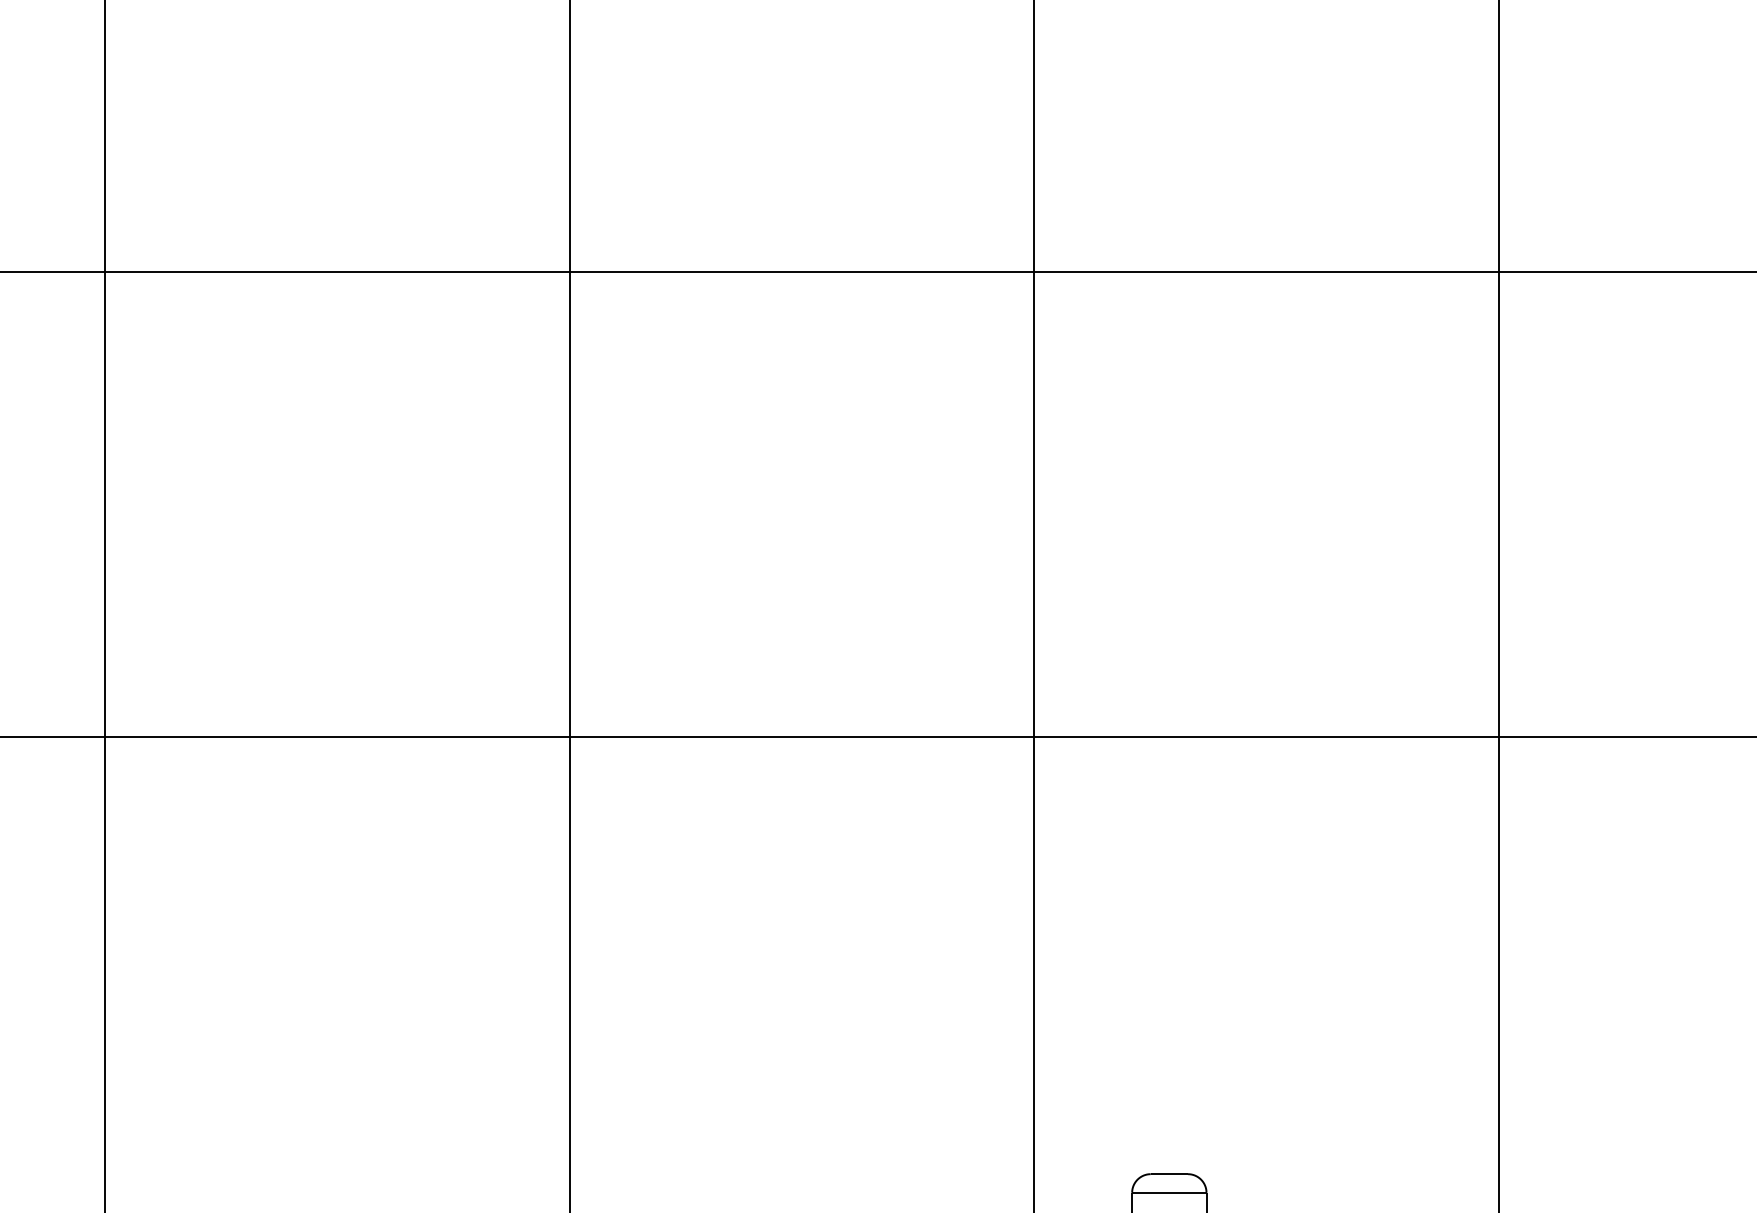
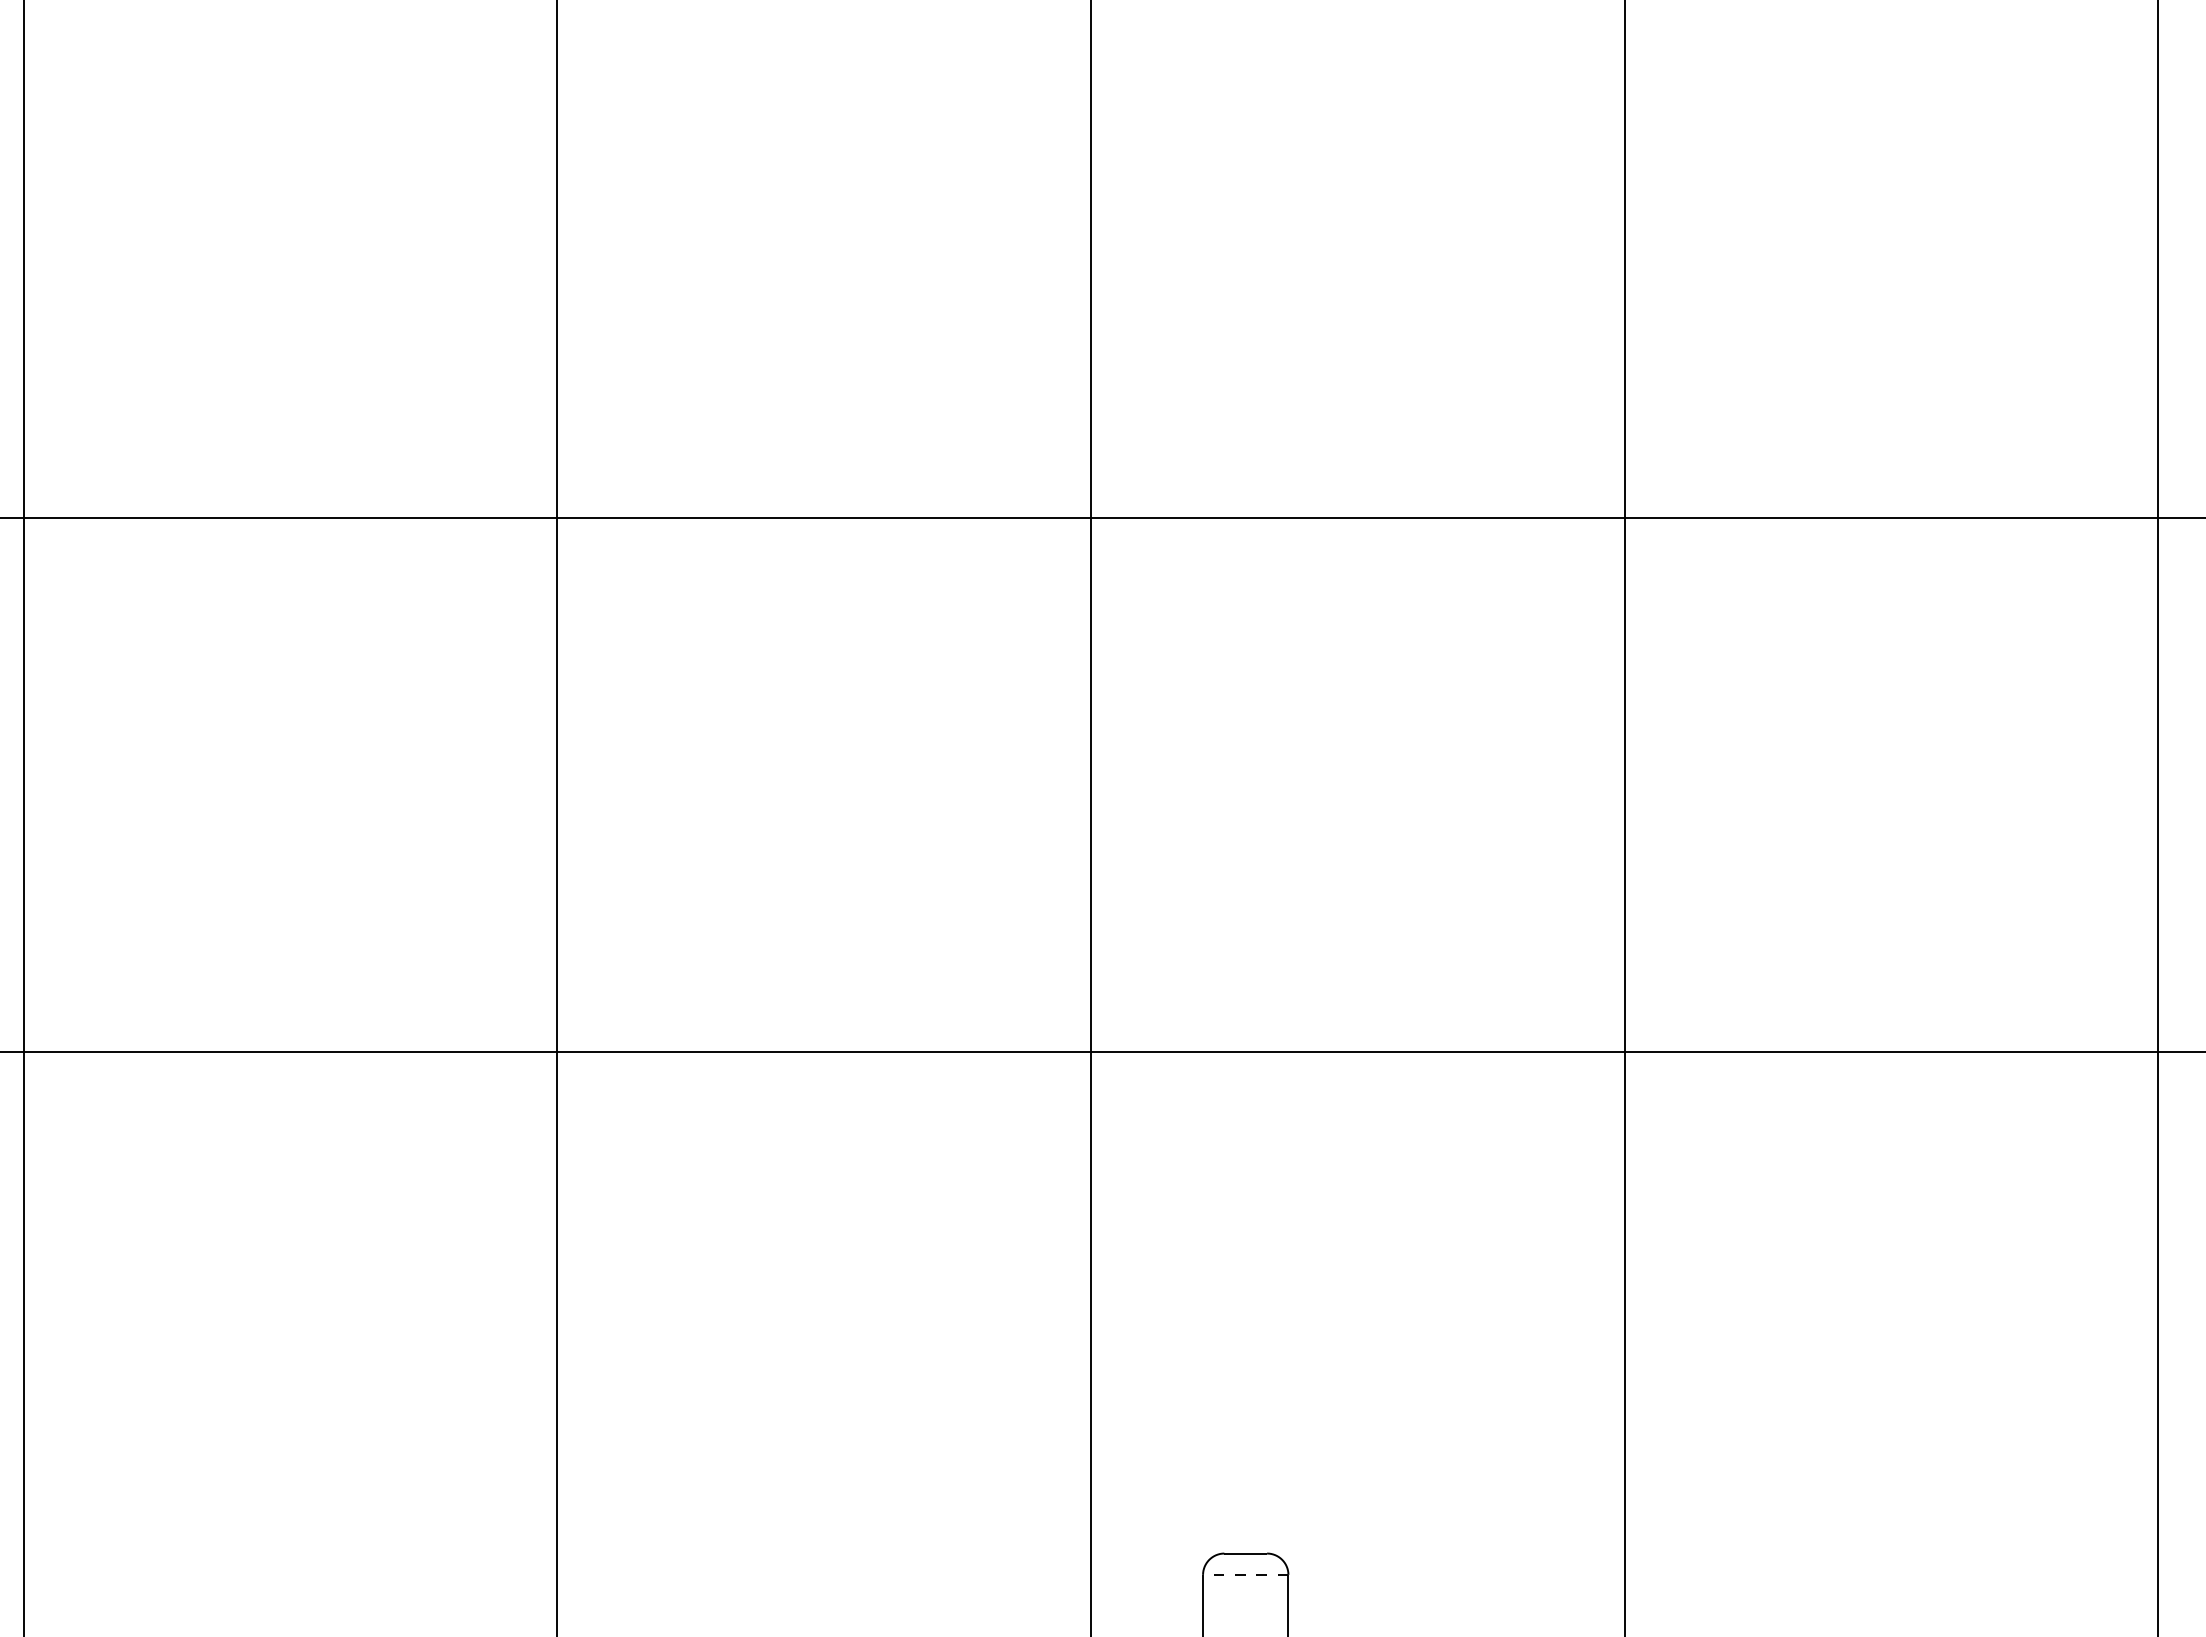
line: (1169, 1192) -> (1245, 1574), solid -> dashed

